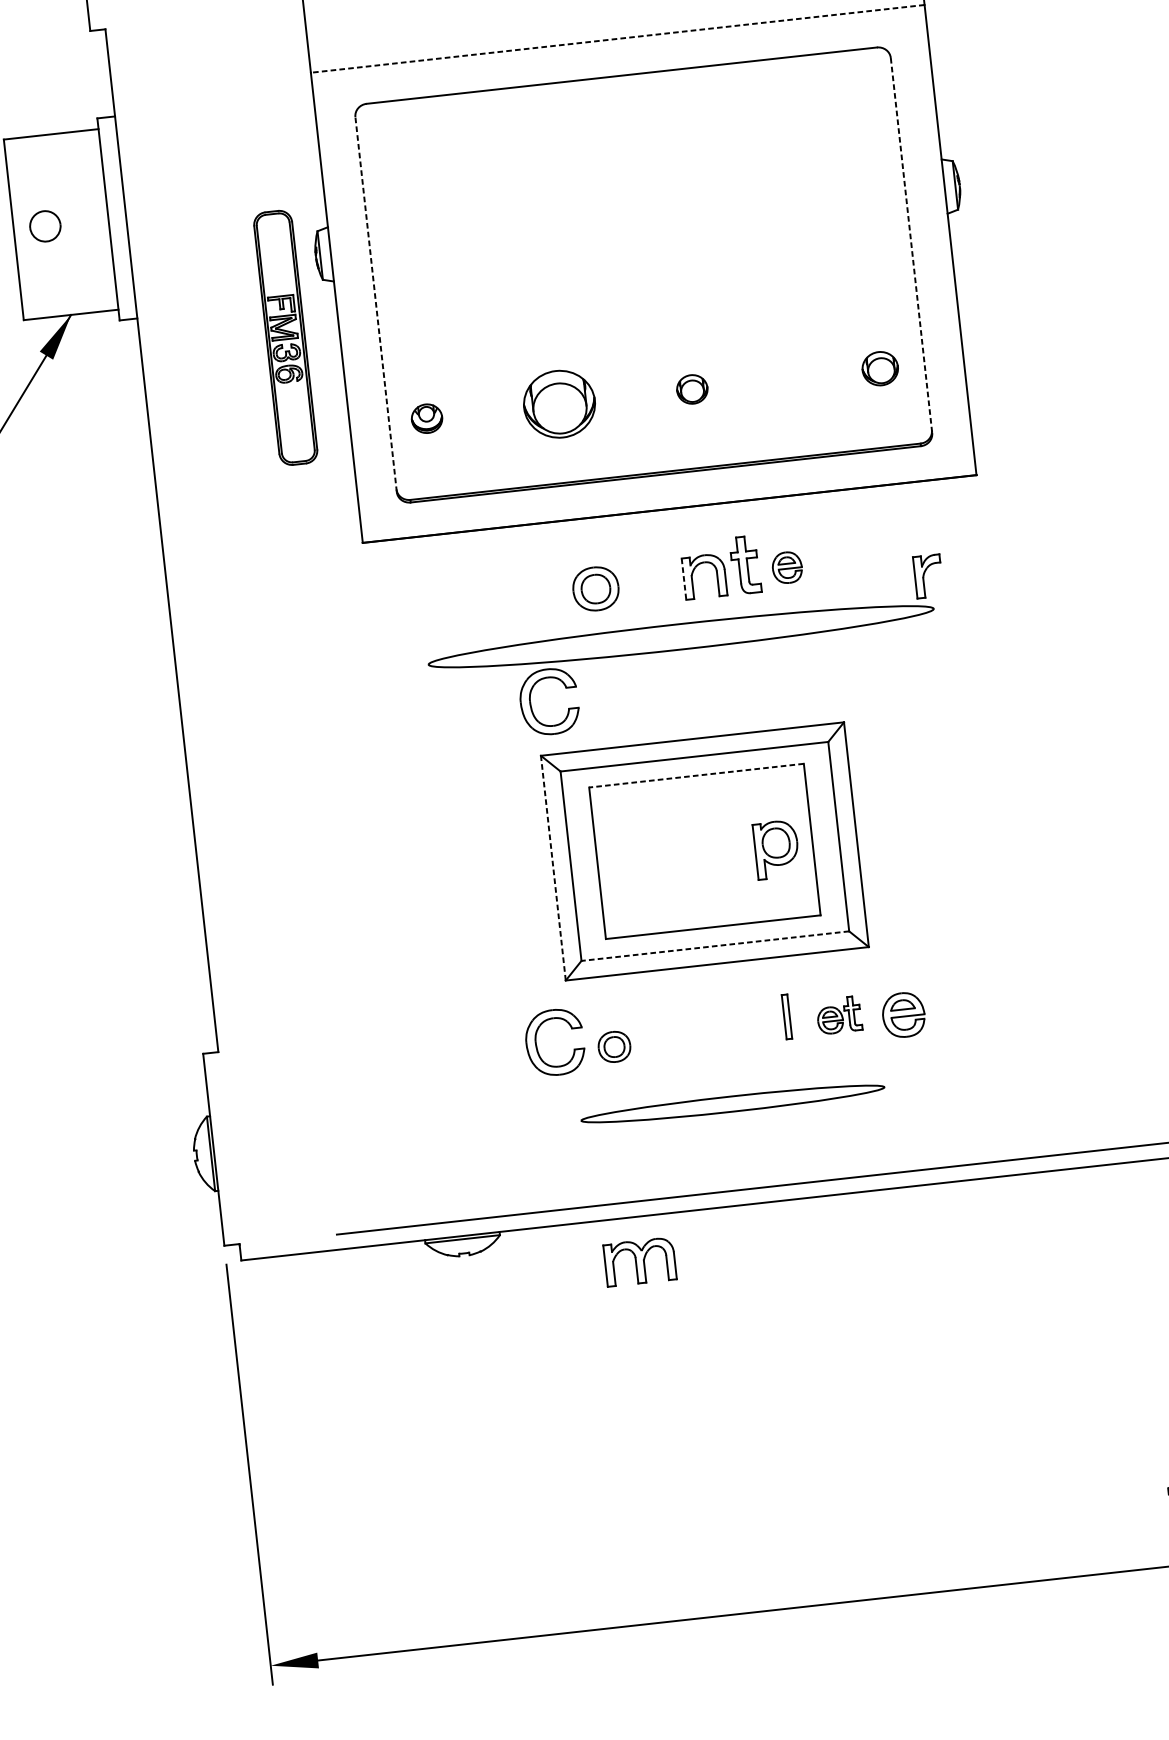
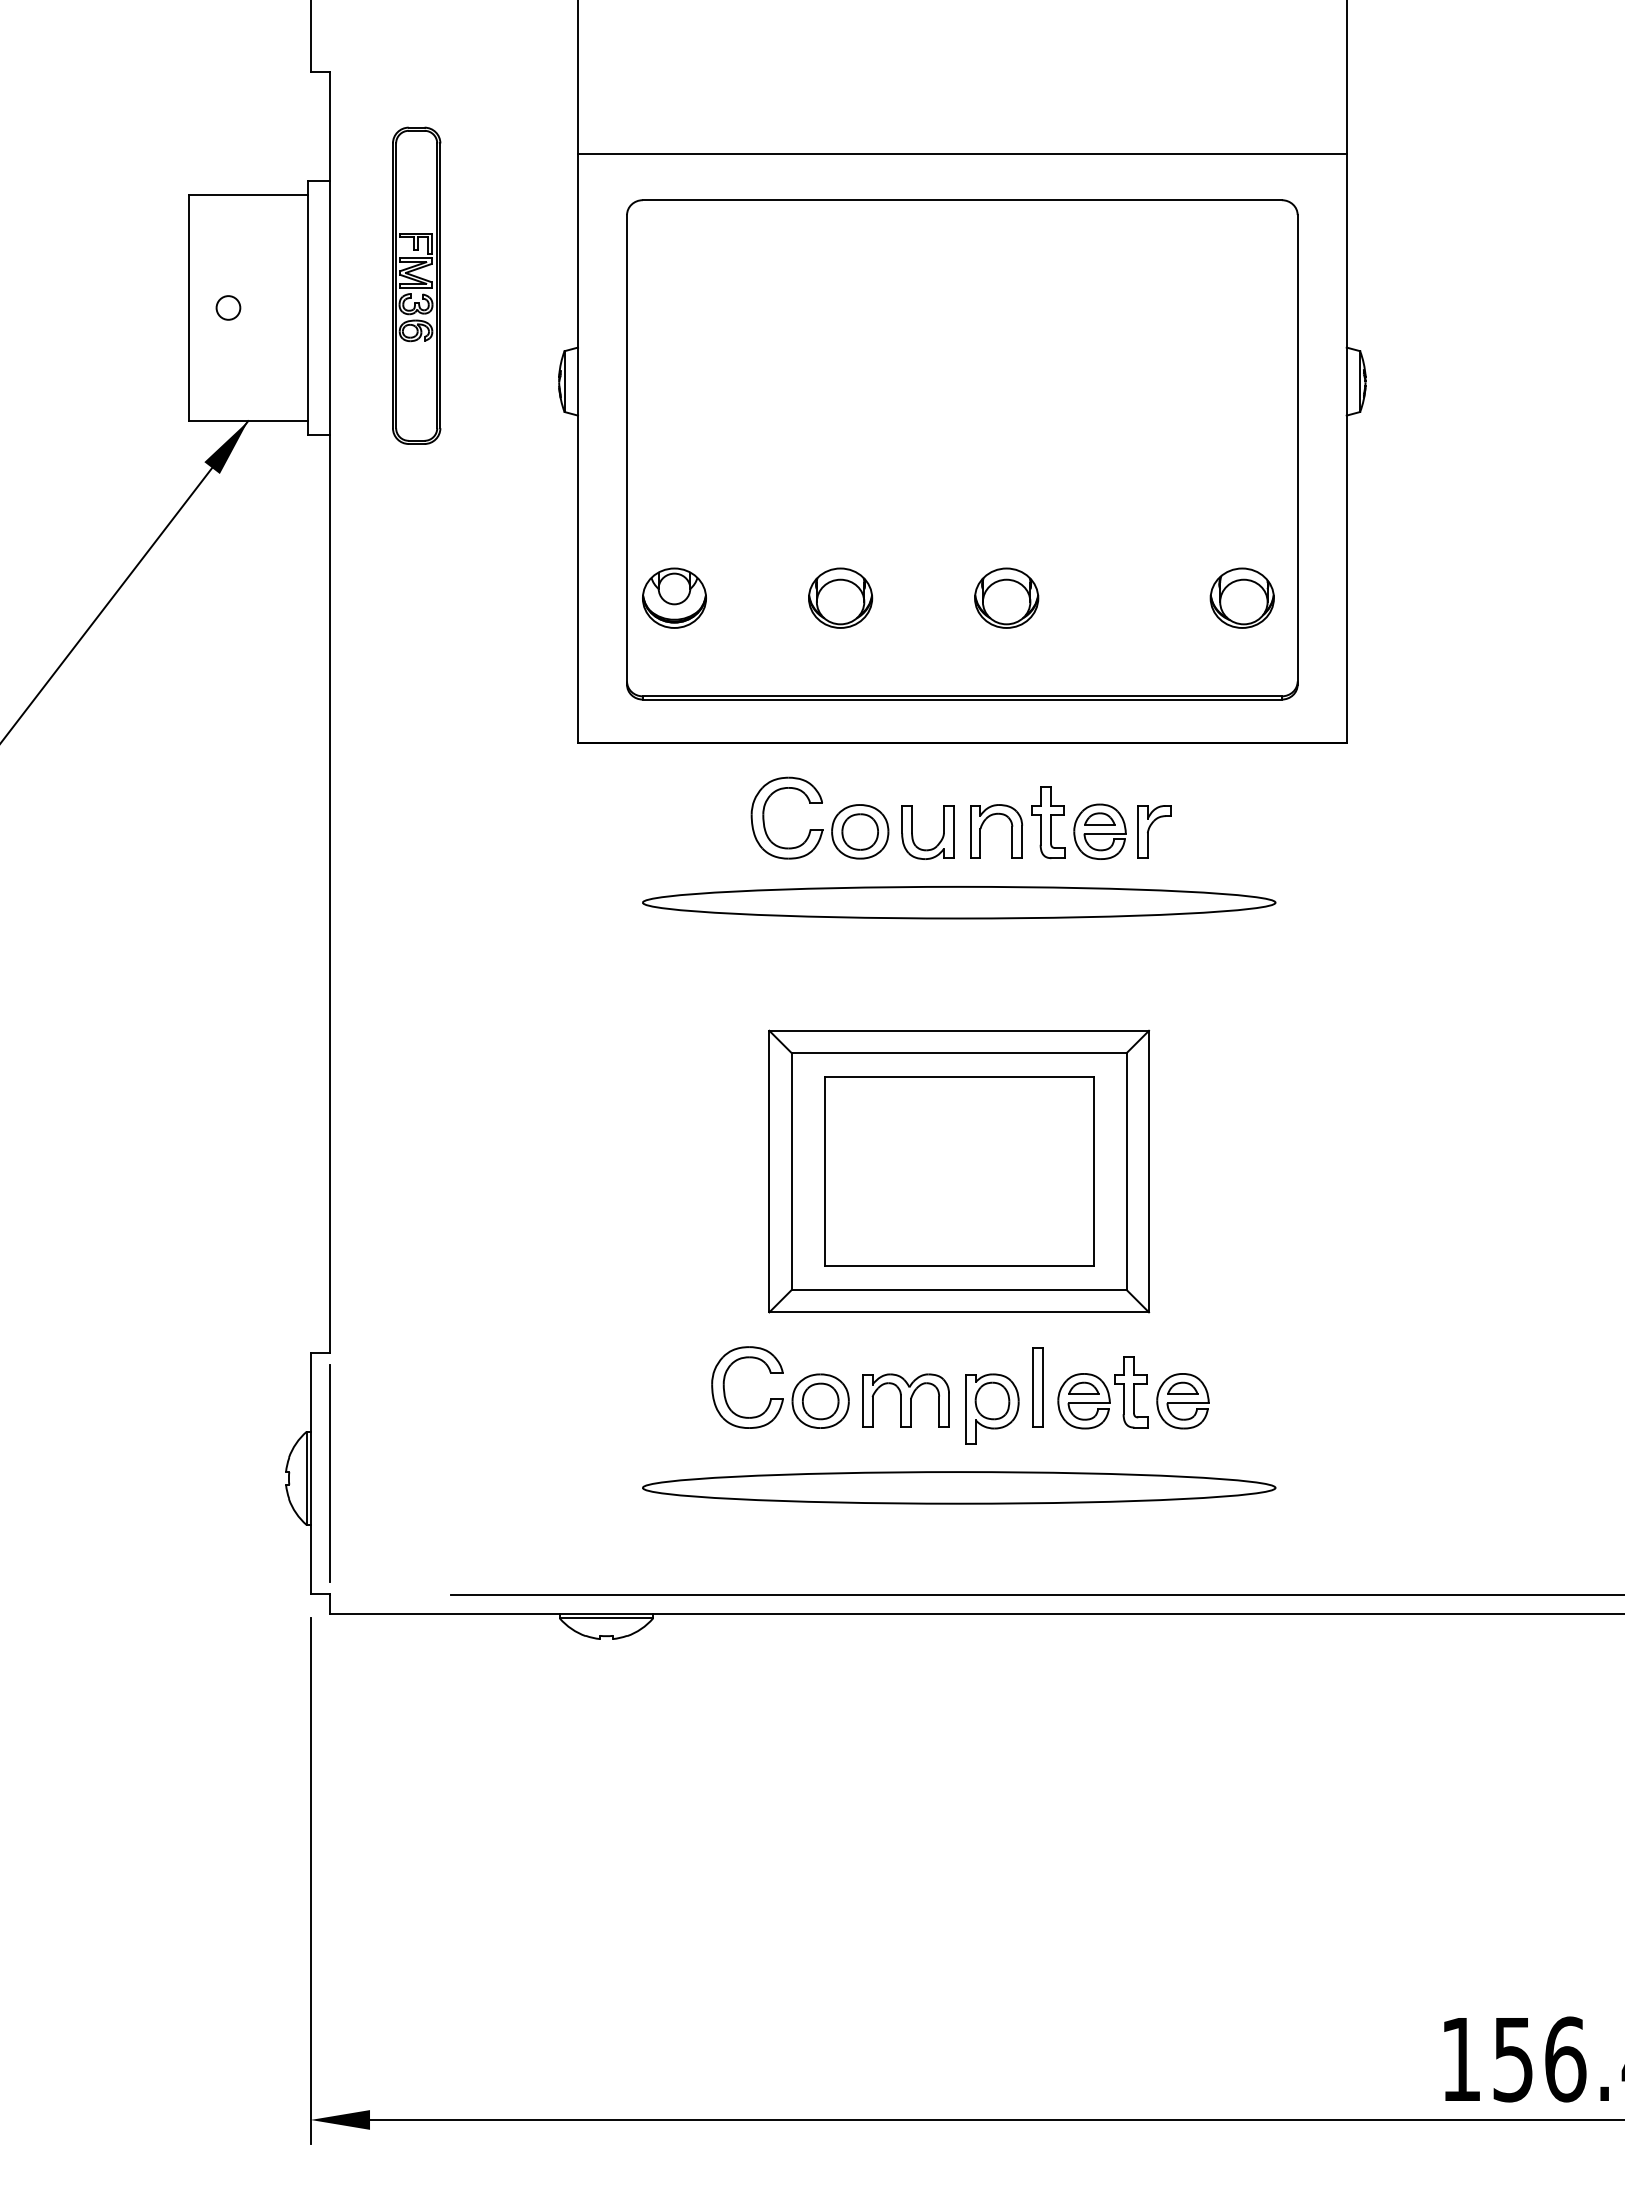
line: (617, 39) -> (961, 154), dashed -> solid
part: (45, 226) -> (228, 307), size x0.62
line: (911, 245) -> (1297, 449), dashed -> solid
line: (376, 304) -> (627, 449), dashed -> solid
part: (285, 337) -> (416, 285), moved
part: (879, 368) -> (1241, 597), size x1.43
part: (692, 388) -> (1006, 597), size x1.67
part: (559, 403) -> (840, 597), size x0.71
part: (427, 418) -> (674, 597), size x1.67
part: (786, 567) -> (1099, 831), size x1.43
part: (928, 576) -> (1154, 831), moved
line: (683, 578) -> (970, 831), dashed -> solid
part: (638, 587) -> (913, 835), added
part: (531, 703) -> (764, 817), moved
line: (695, 775) -> (958, 1076), dashed -> solid
part: (776, 849) -> (992, 1408), moved
line: (553, 868) -> (769, 1171), dashed -> solid
line: (715, 946) -> (959, 1290), dashed -> solid
part: (838, 1015) -> (1102, 1392), size x1.67
part: (786, 1016) -> (1037, 1387), size x1.43
part: (614, 1046) -> (820, 1400), size x1.43
part: (732, 1103) -> (959, 1487), size x1.67
line: (228, 1147) -> (329, 1473), added
part: (639, 1261) -> (905, 1400), moved

